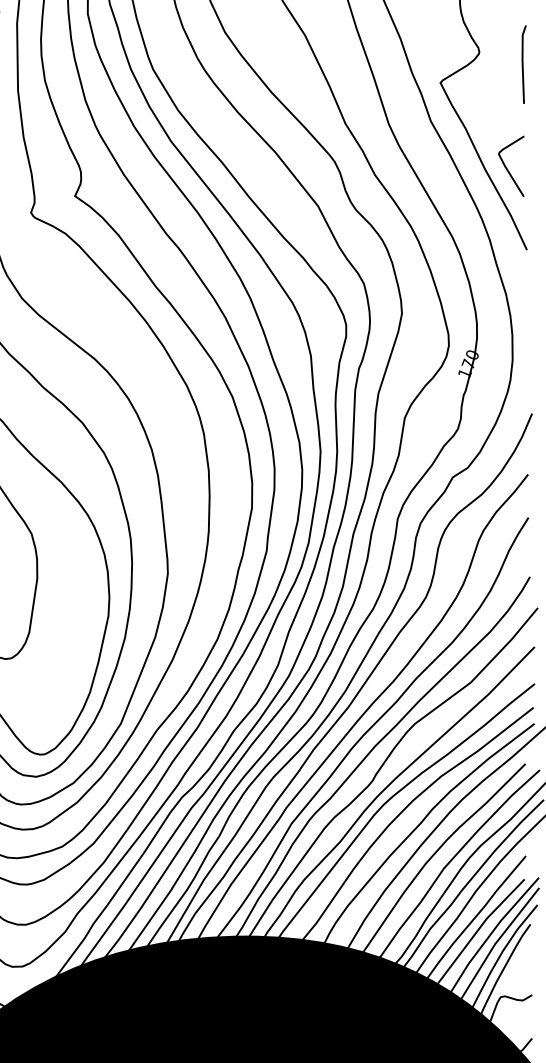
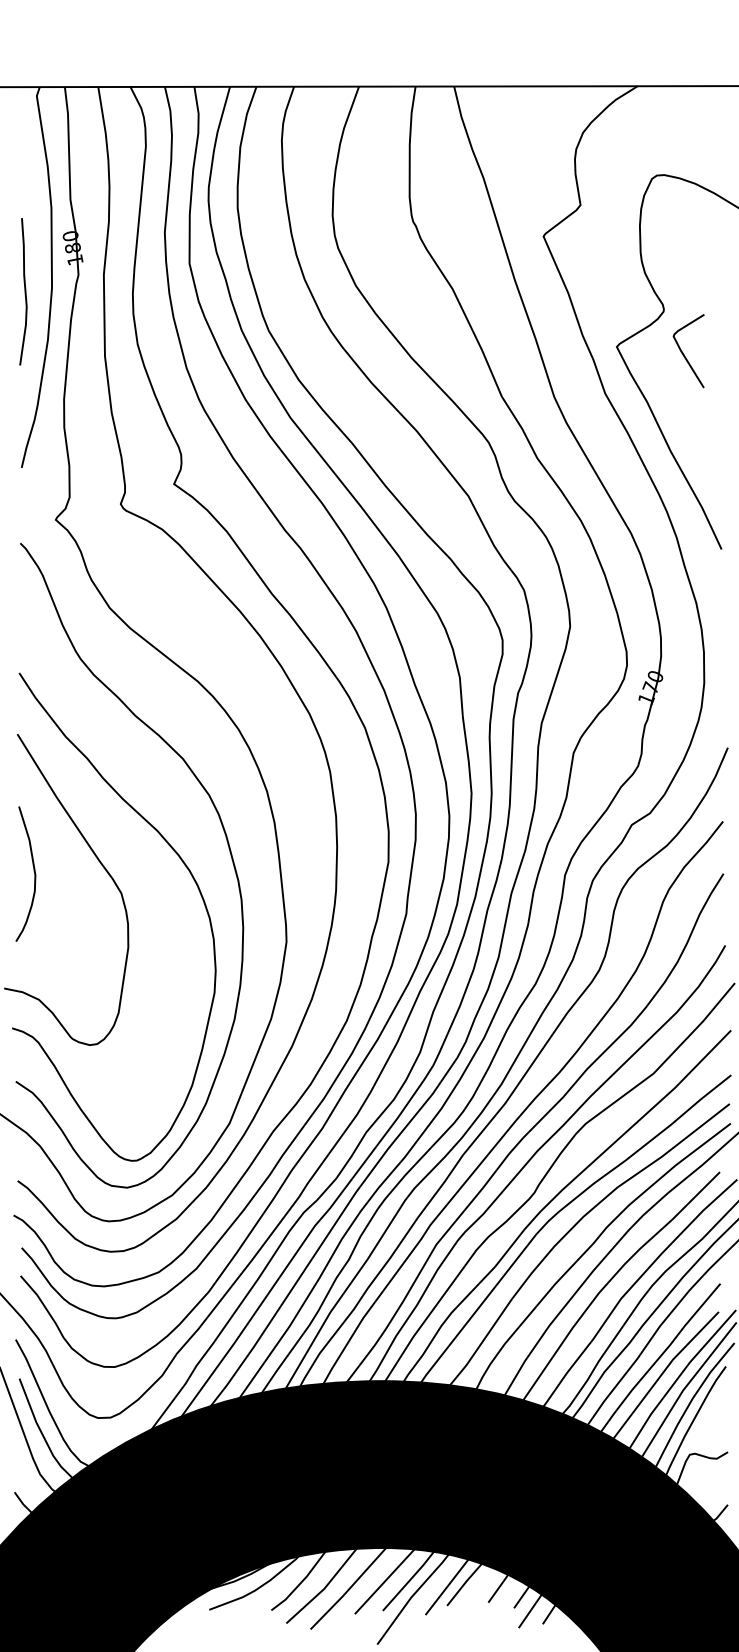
line: (523, 64) -> (717, 324), removed
curve: (507, 169) -> (684, 354), moved

